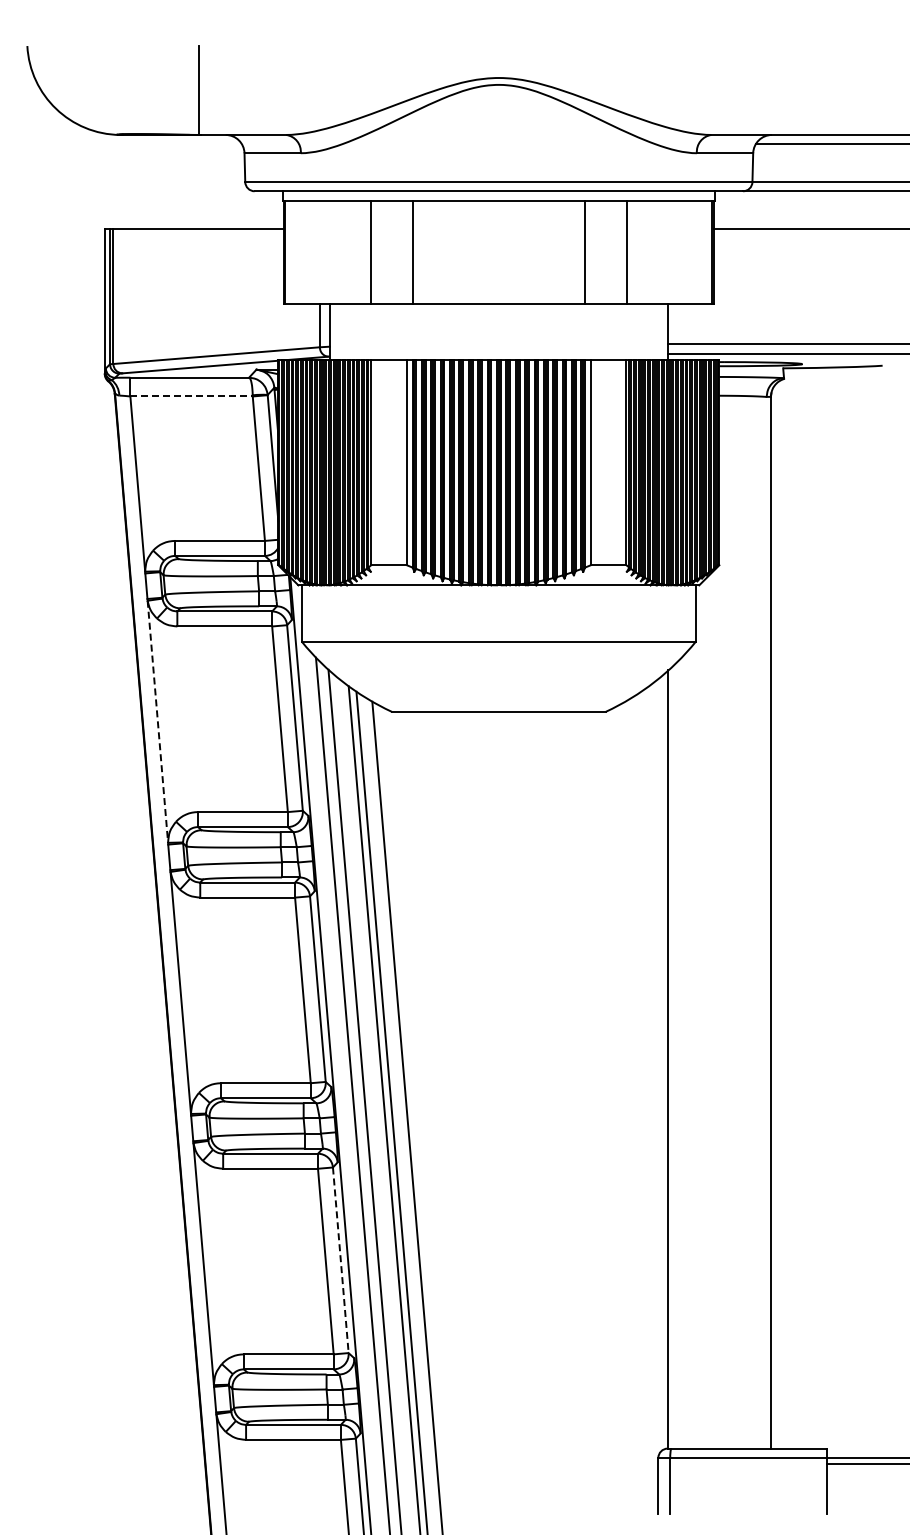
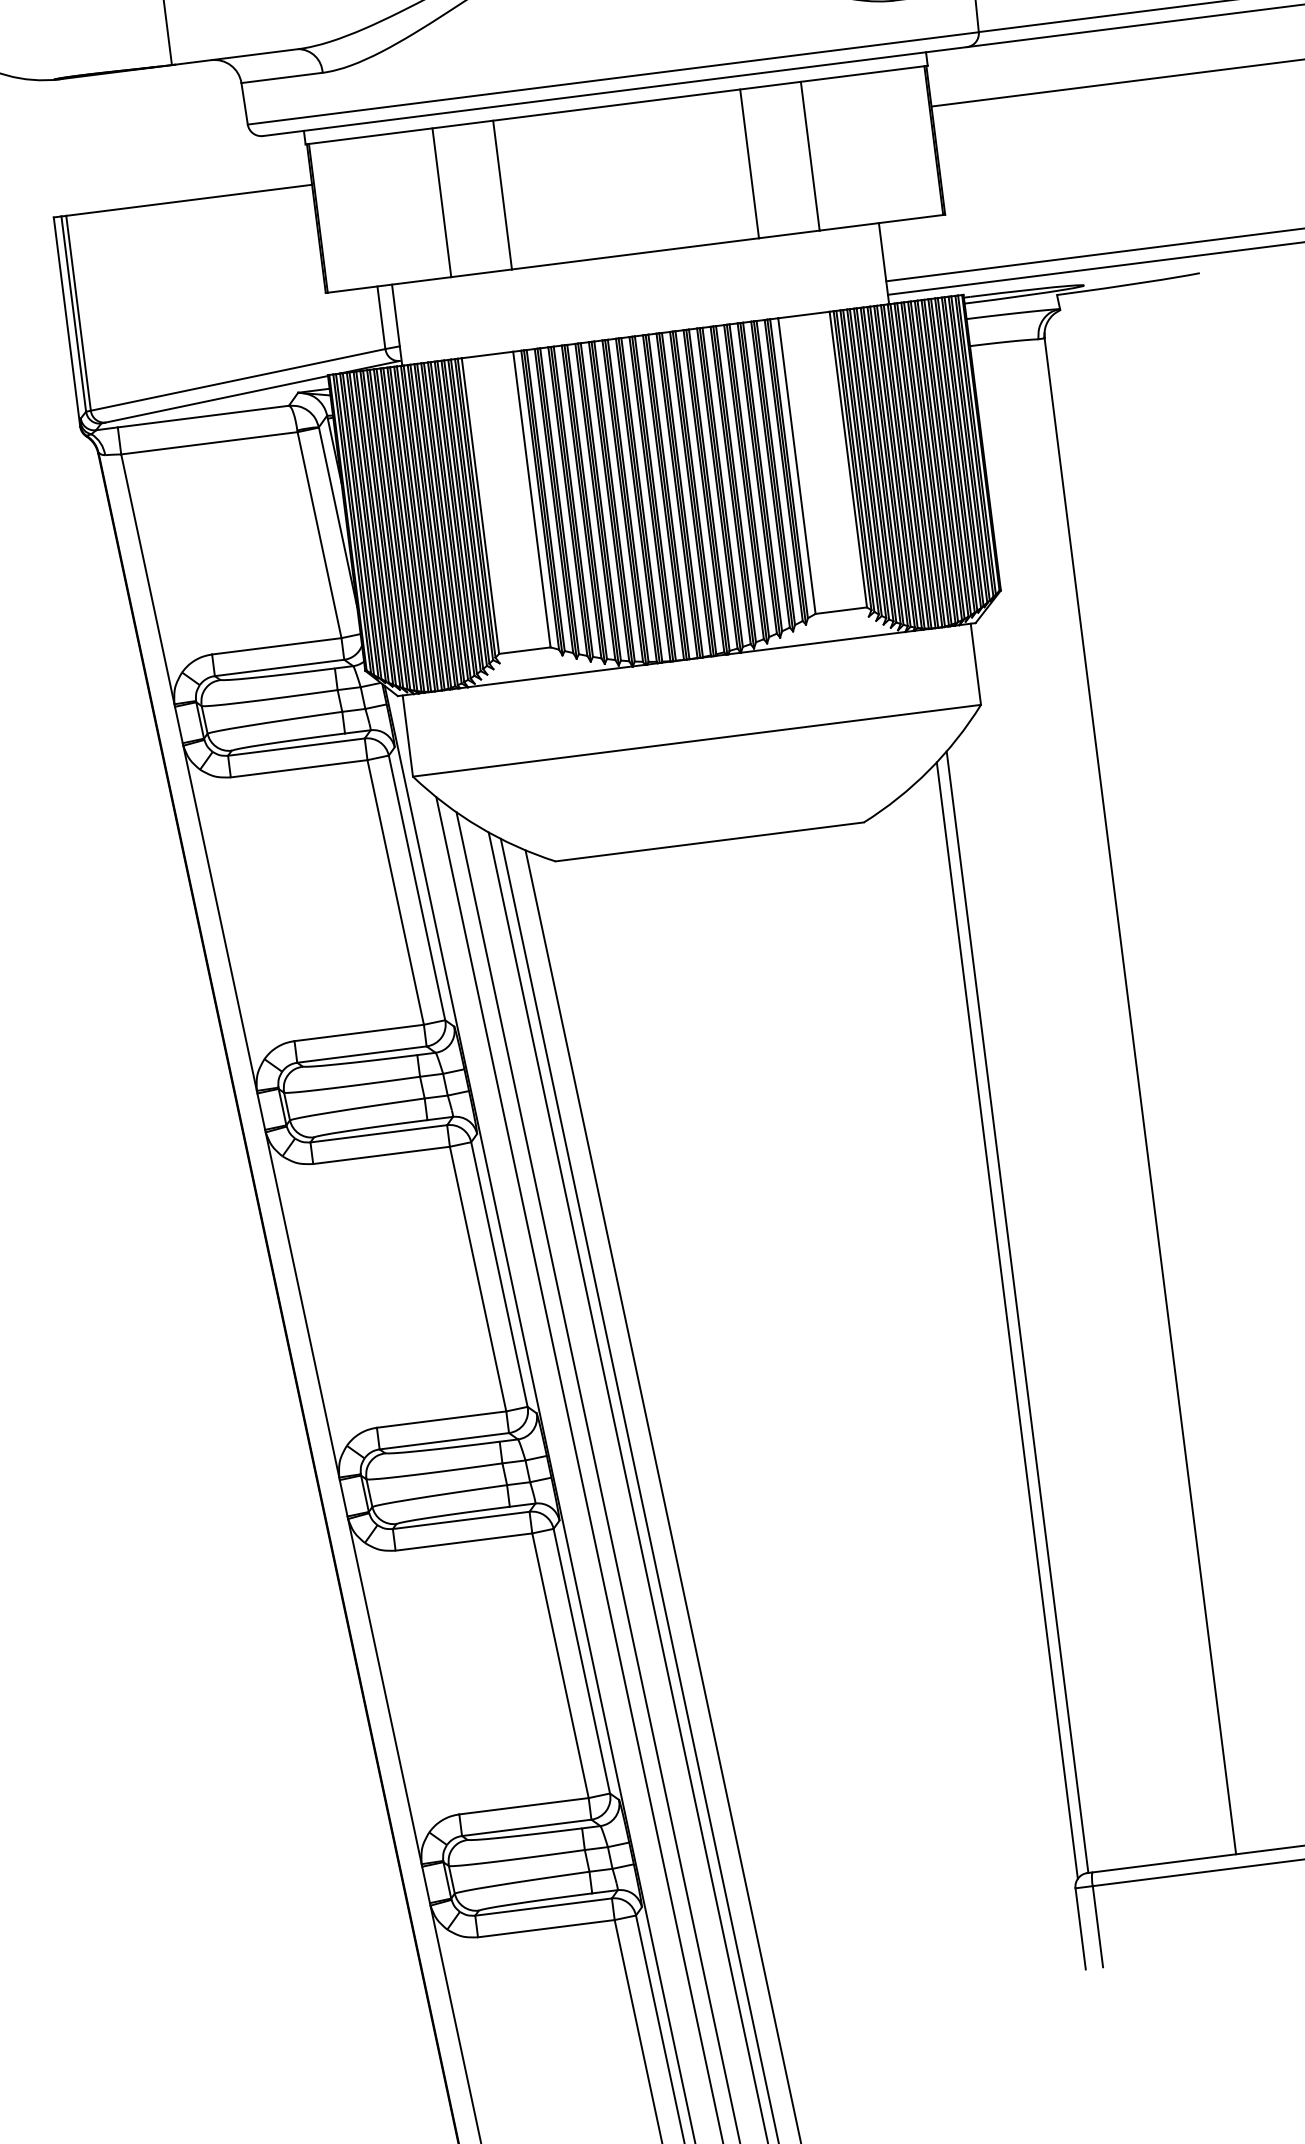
line: (192, 396) -> (210, 443), dashed -> solid
line: (157, 722) -> (219, 919), dashed -> solid
line: (660, 1064) -> (1006, 1320), added
line: (340, 1260) -> (581, 1661), dashed -> solid

